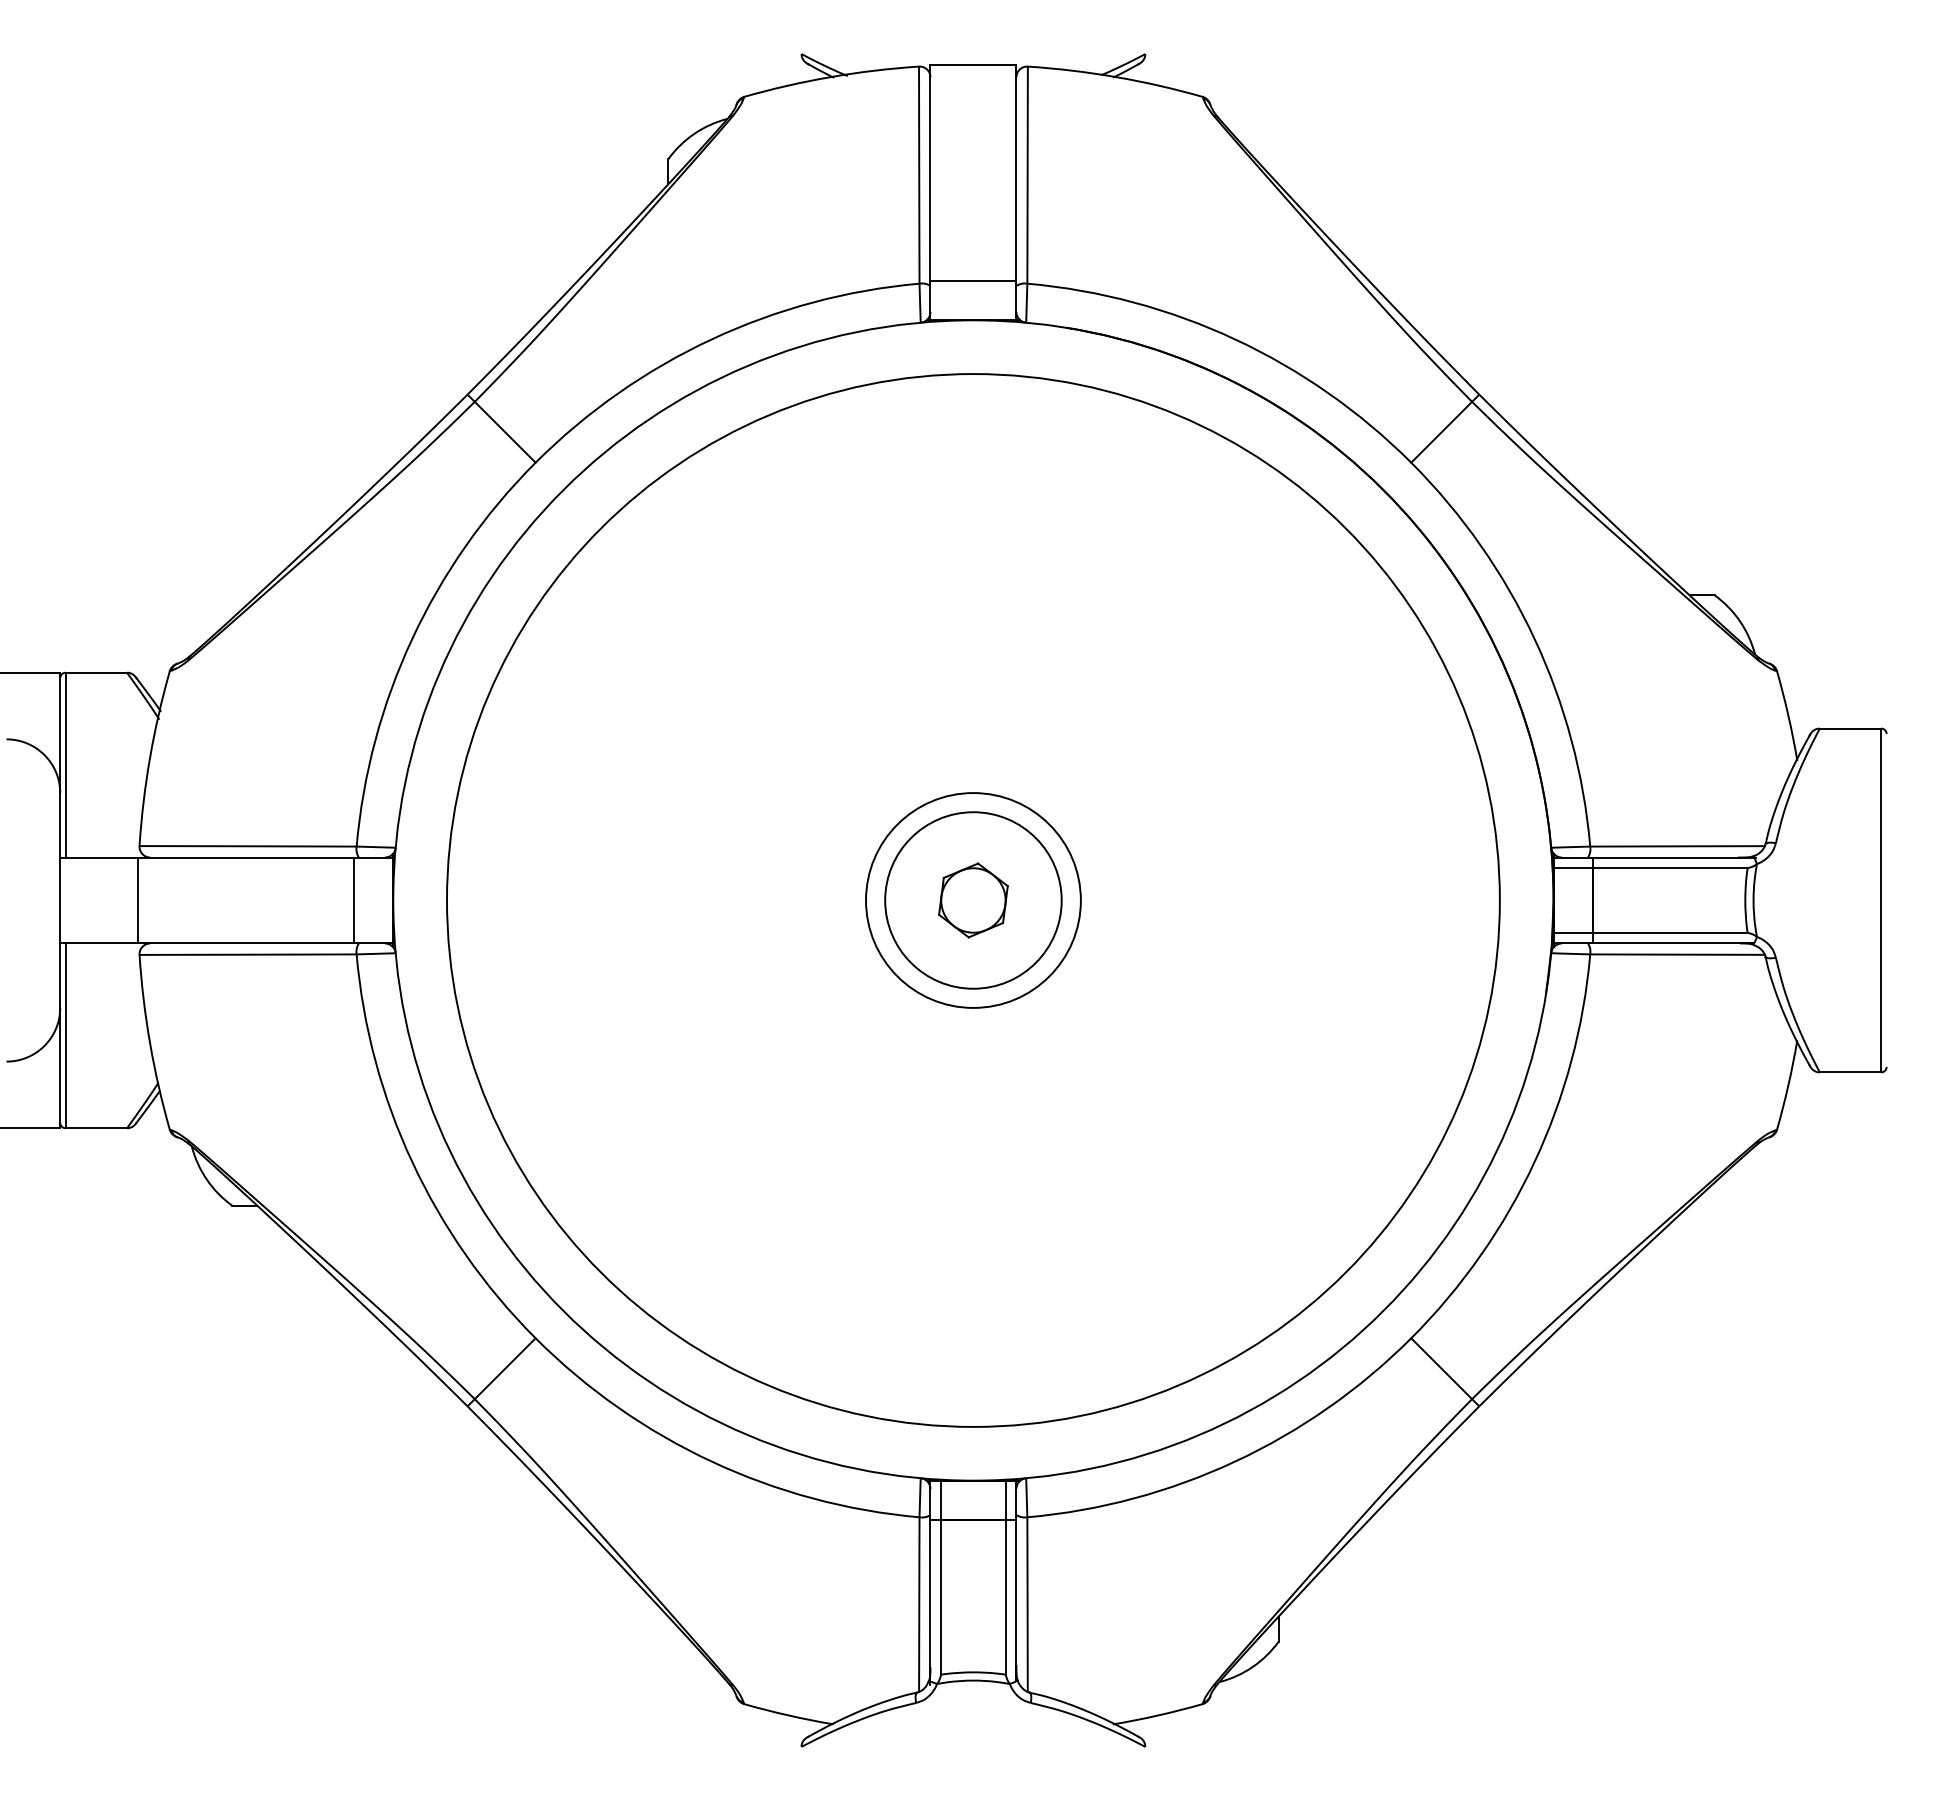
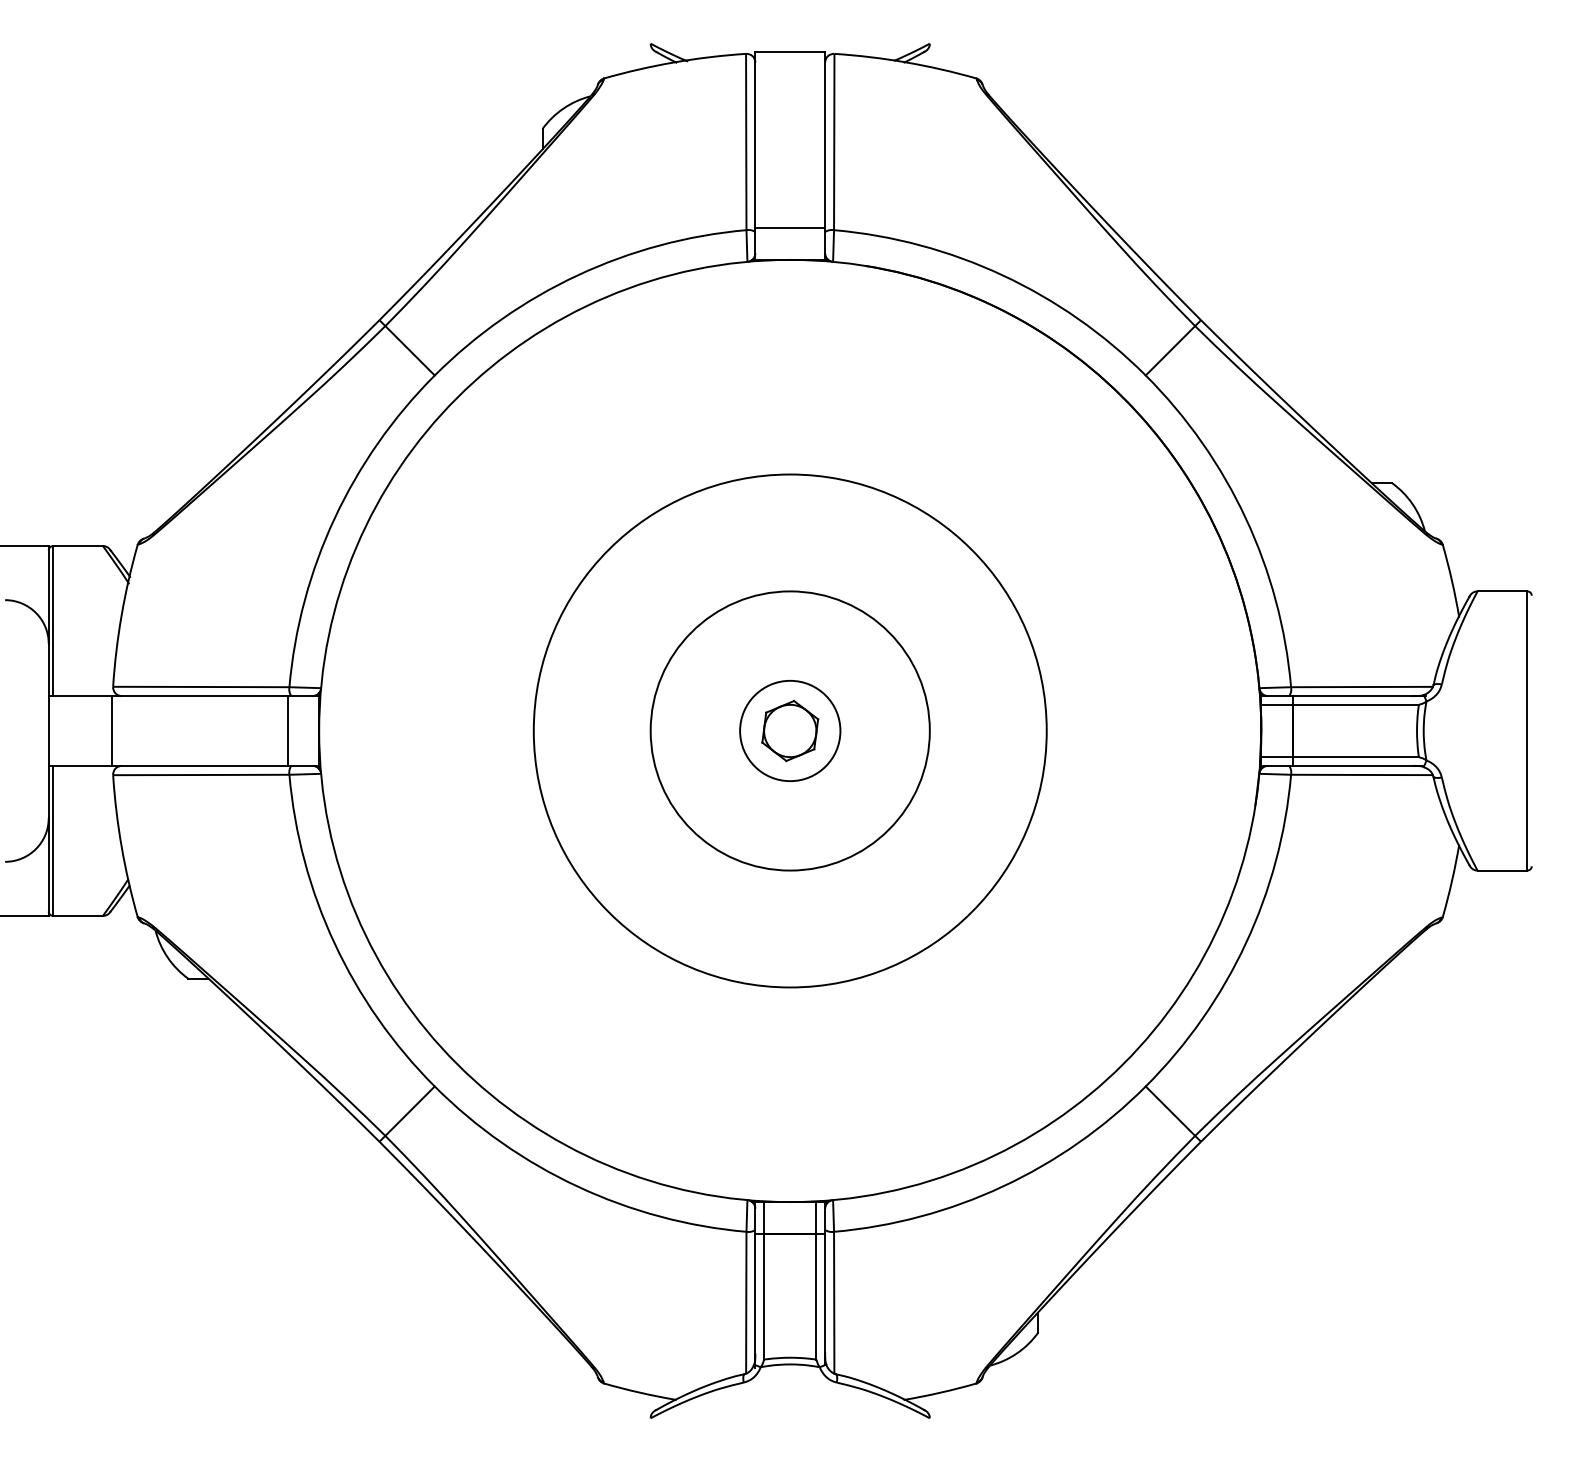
circle: (973, 900) -> (790, 731), size x0.6
circle: (973, 900) -> (790, 731), size x0.7
circle: (973, 900) -> (790, 731), size x1.6

